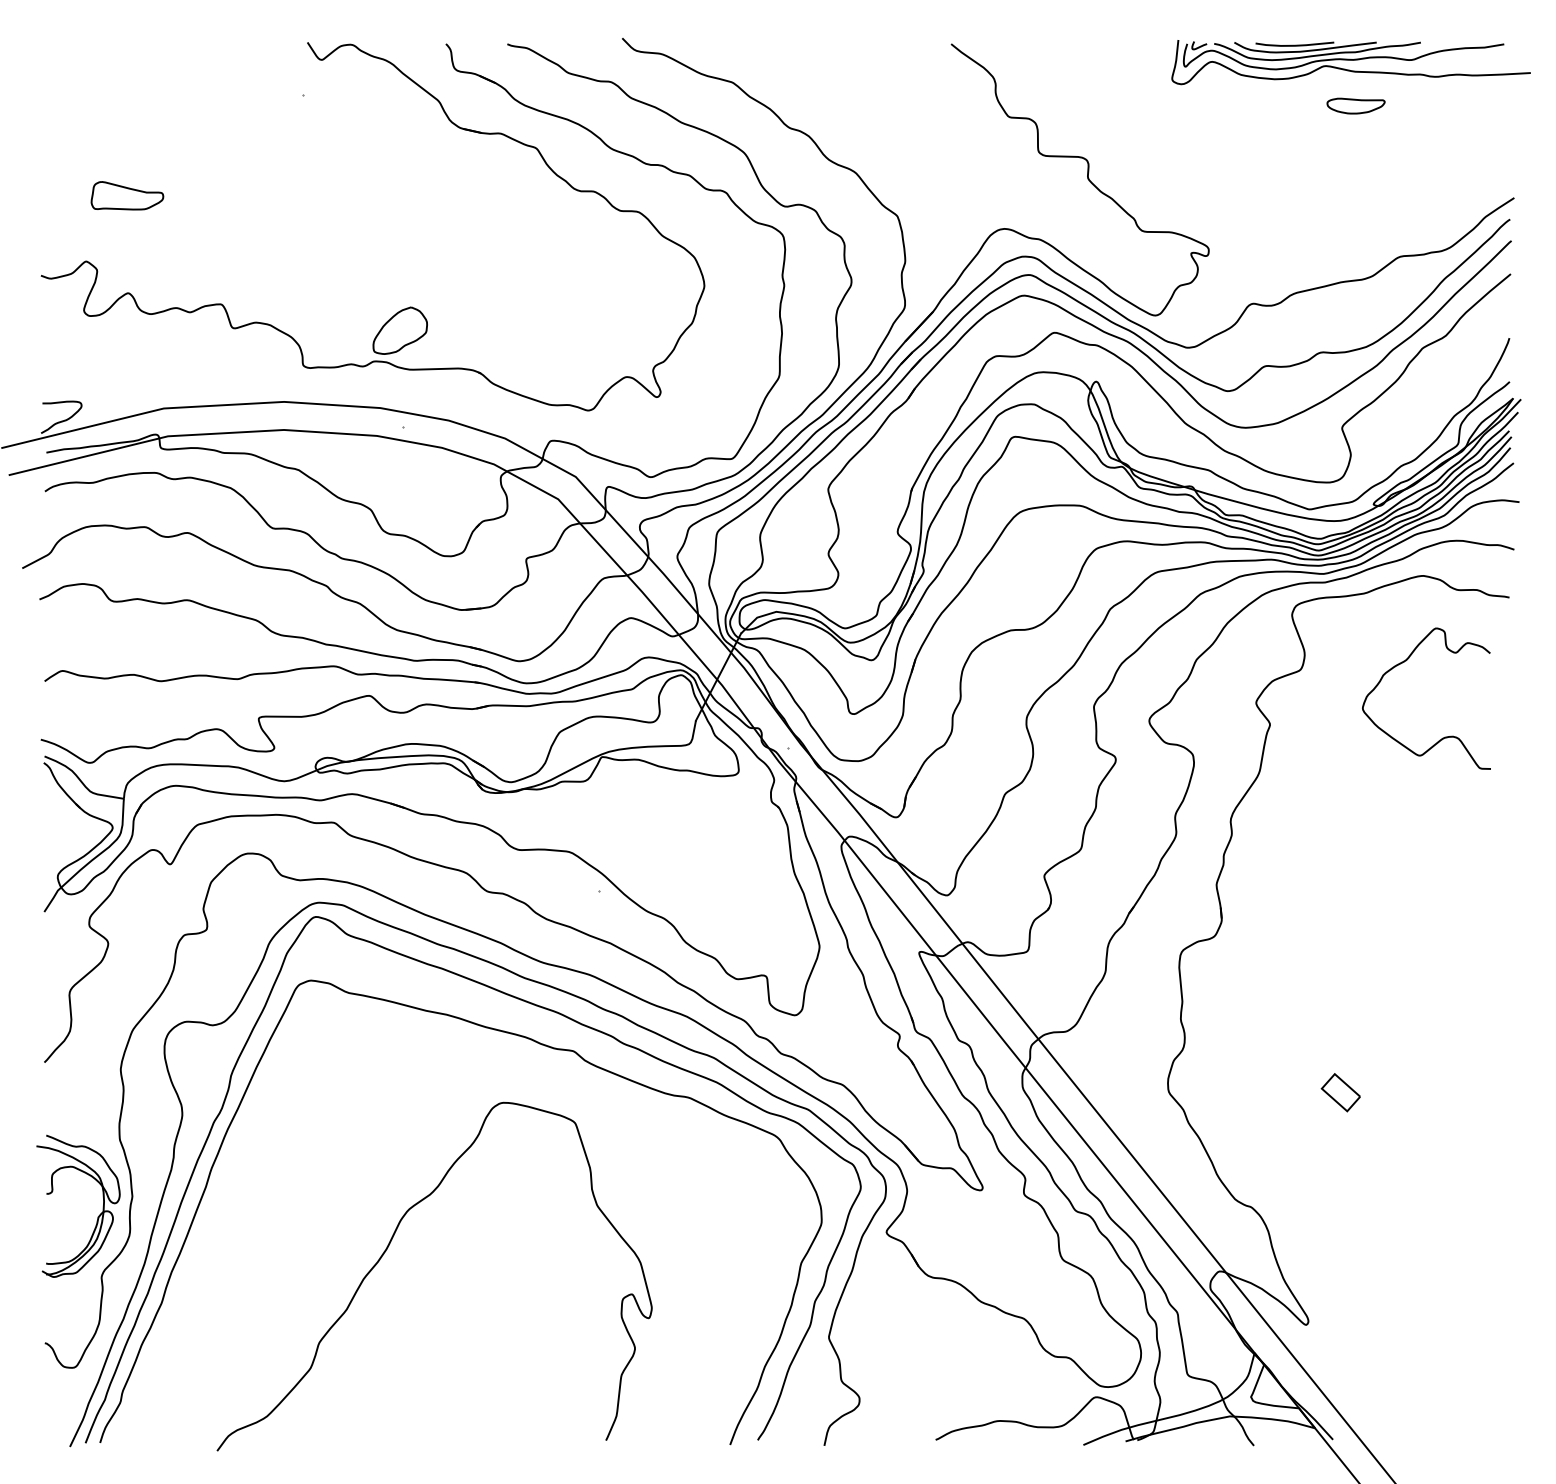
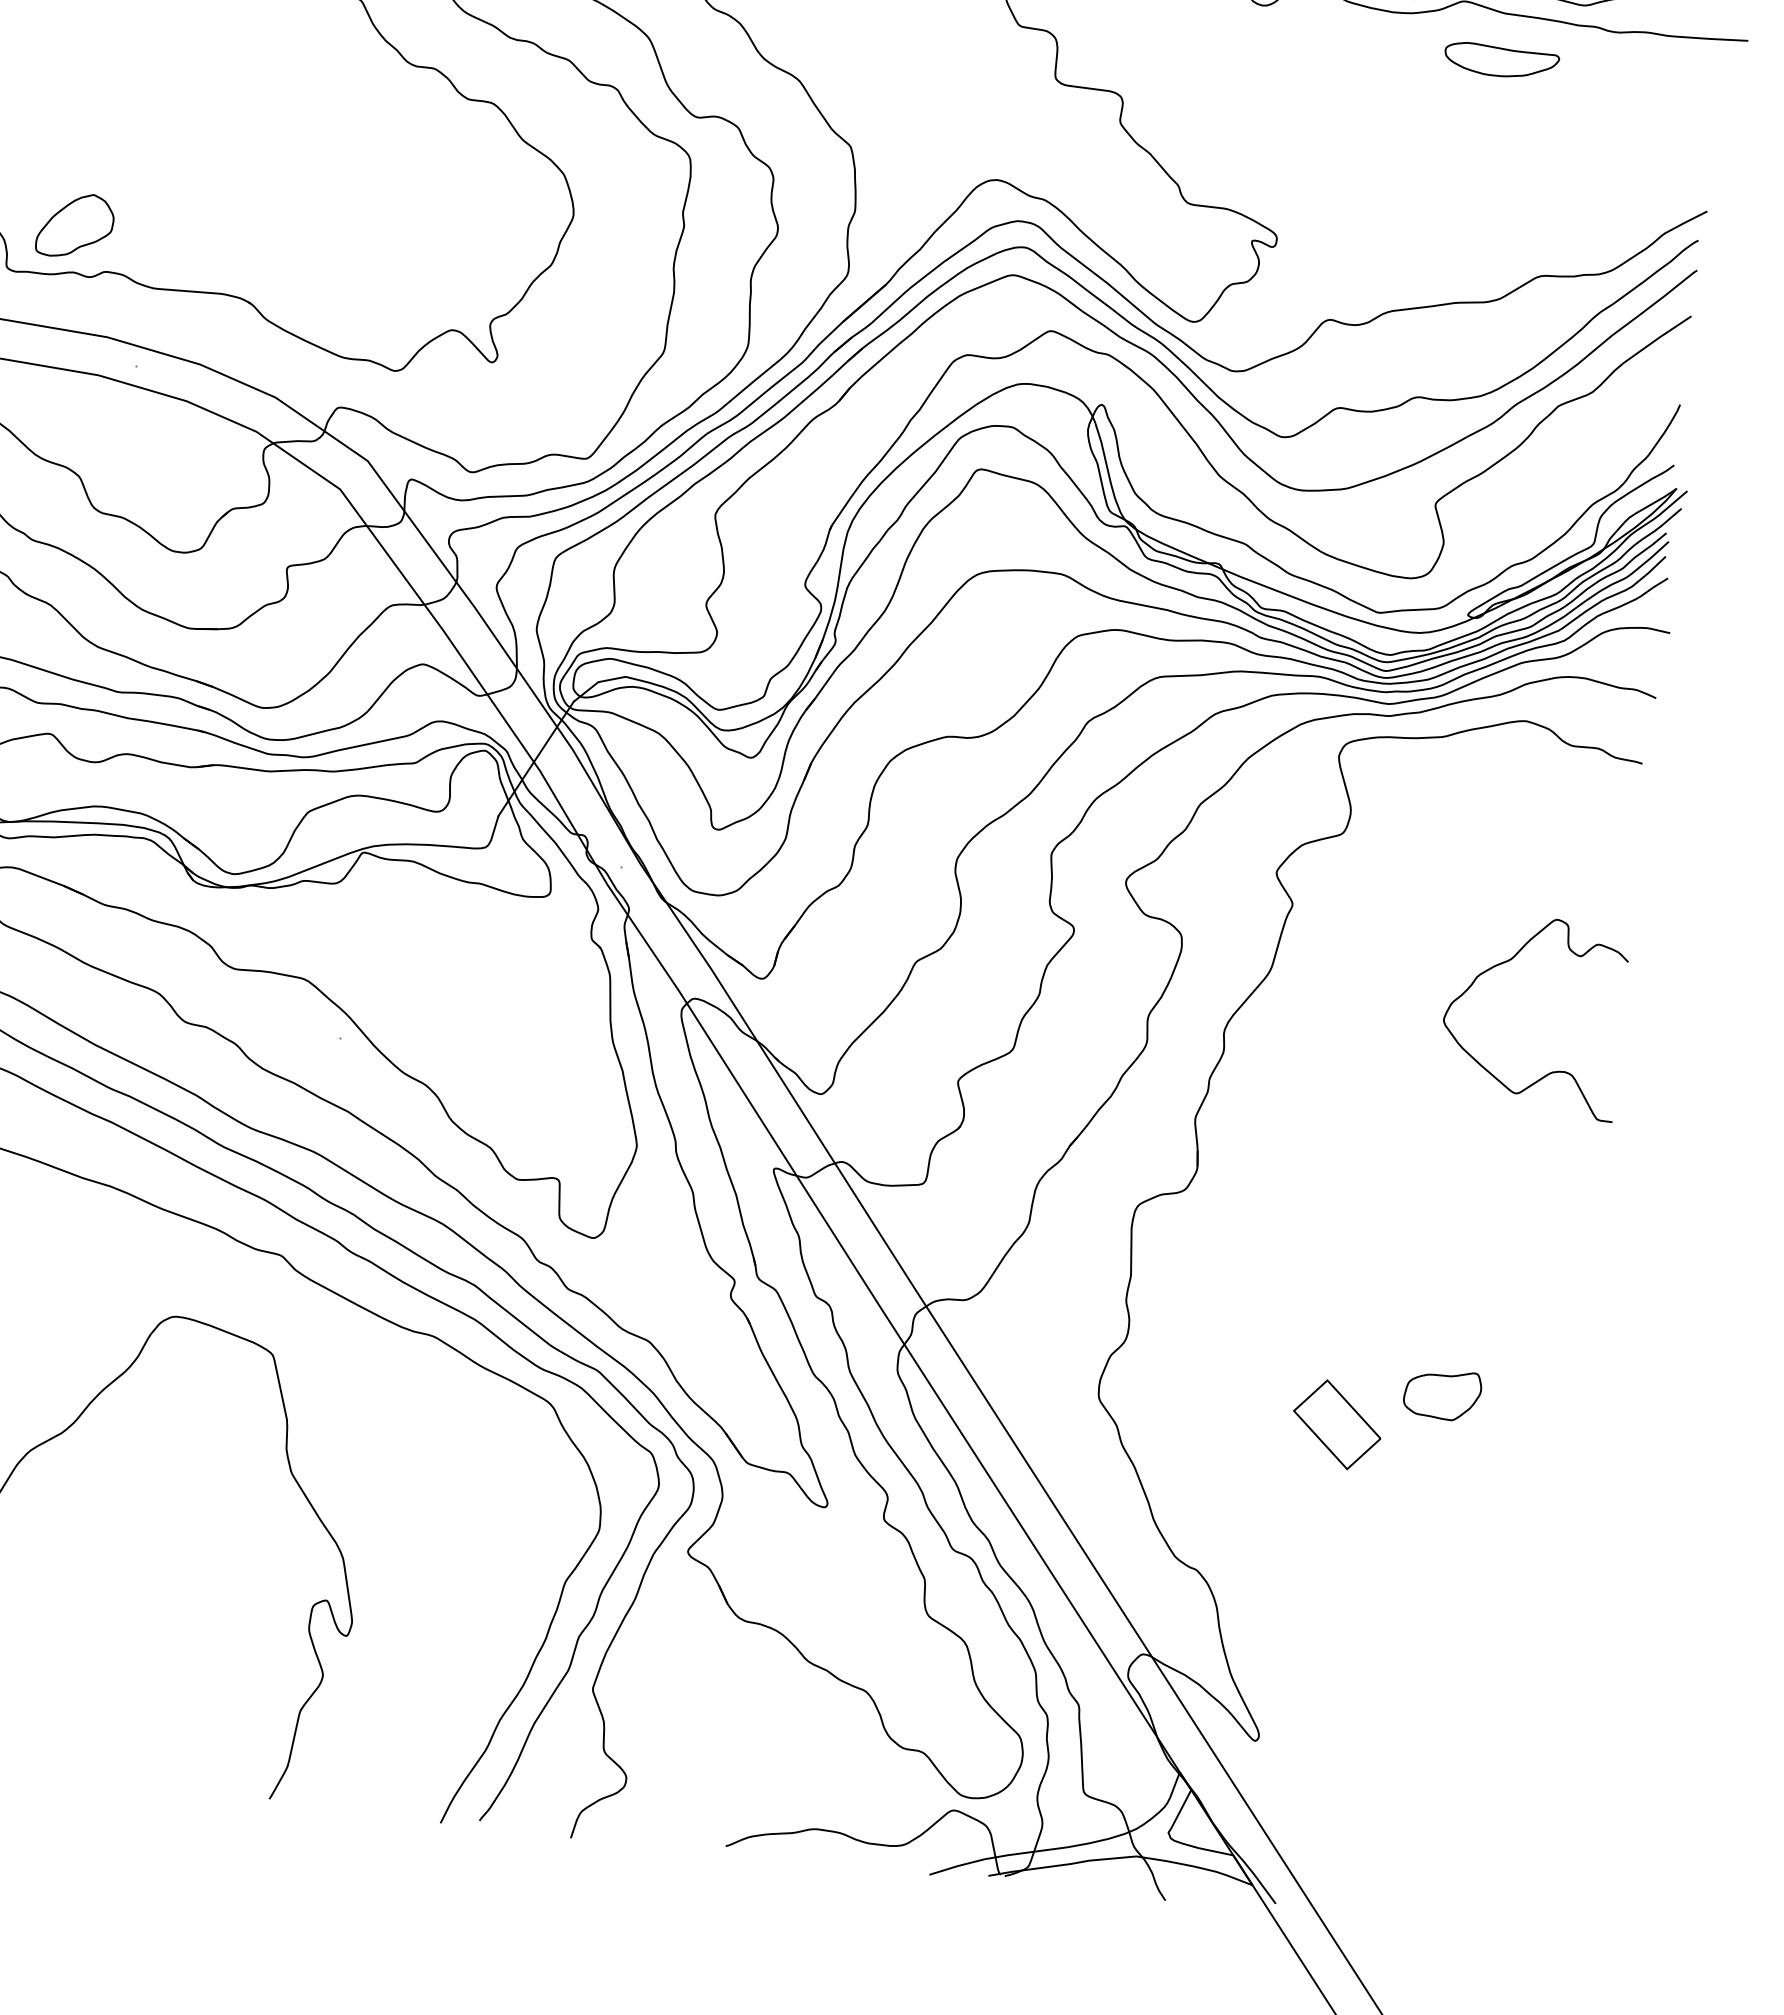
part: (1355, 105) -> (1500, 60), size x1.43
part: (399, 330) -> (74, 225), moved
curve: (1406, 661) -> (1511, 961), moved
part: (1413, 1063) -> (1441, 1394), added
part: (1340, 1092) -> (1336, 1424), size x1.67

